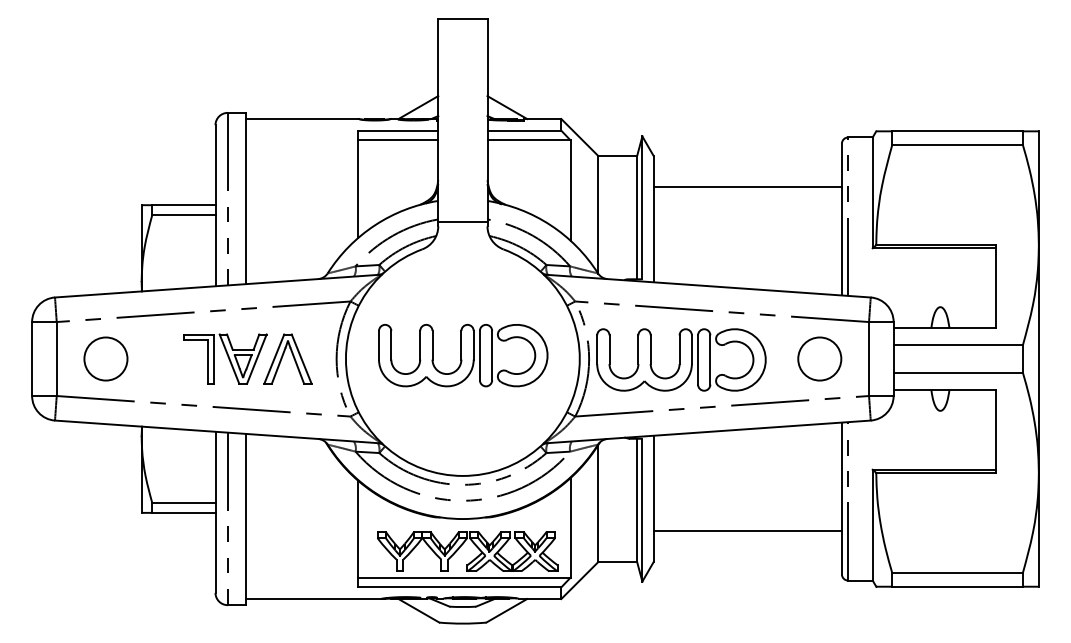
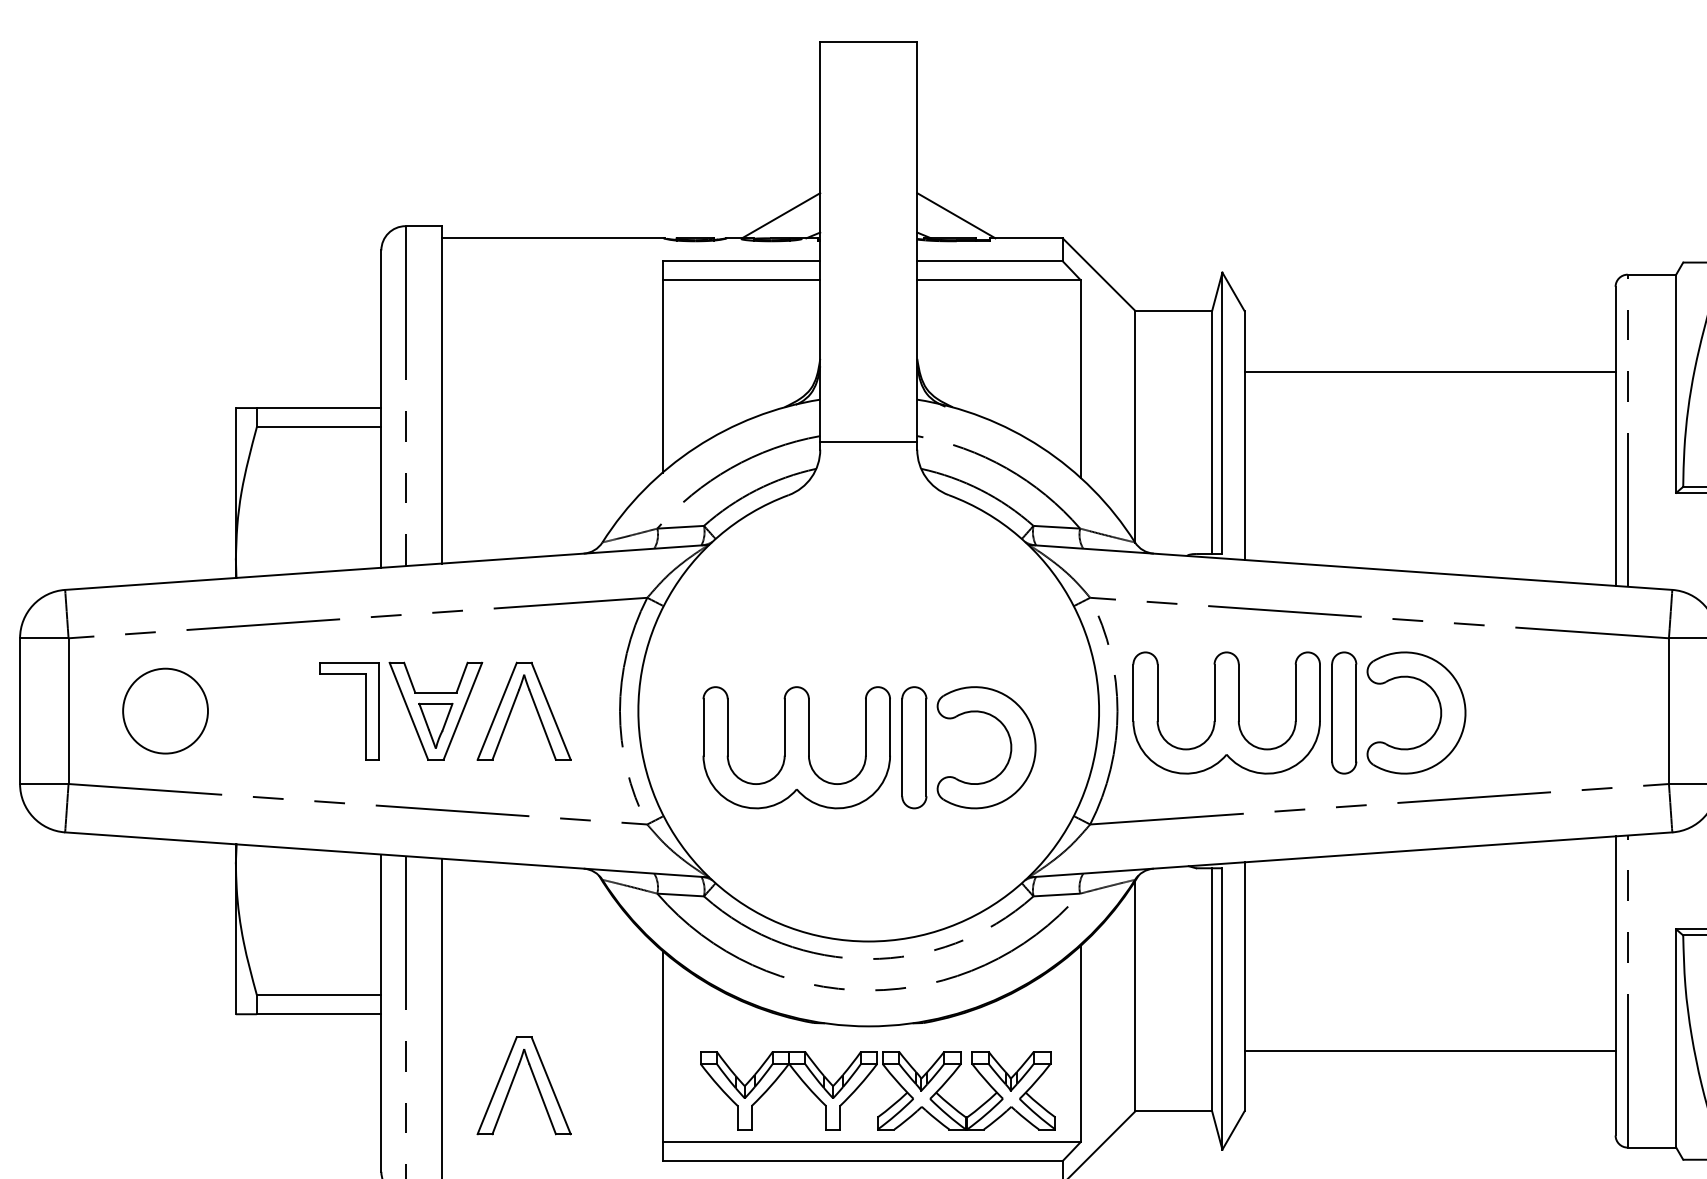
part: (463, 355) -> (869, 747), moved
circle: (819, 358) -> (1571, 710), removed
part: (287, 548) -> (523, 1084), added

